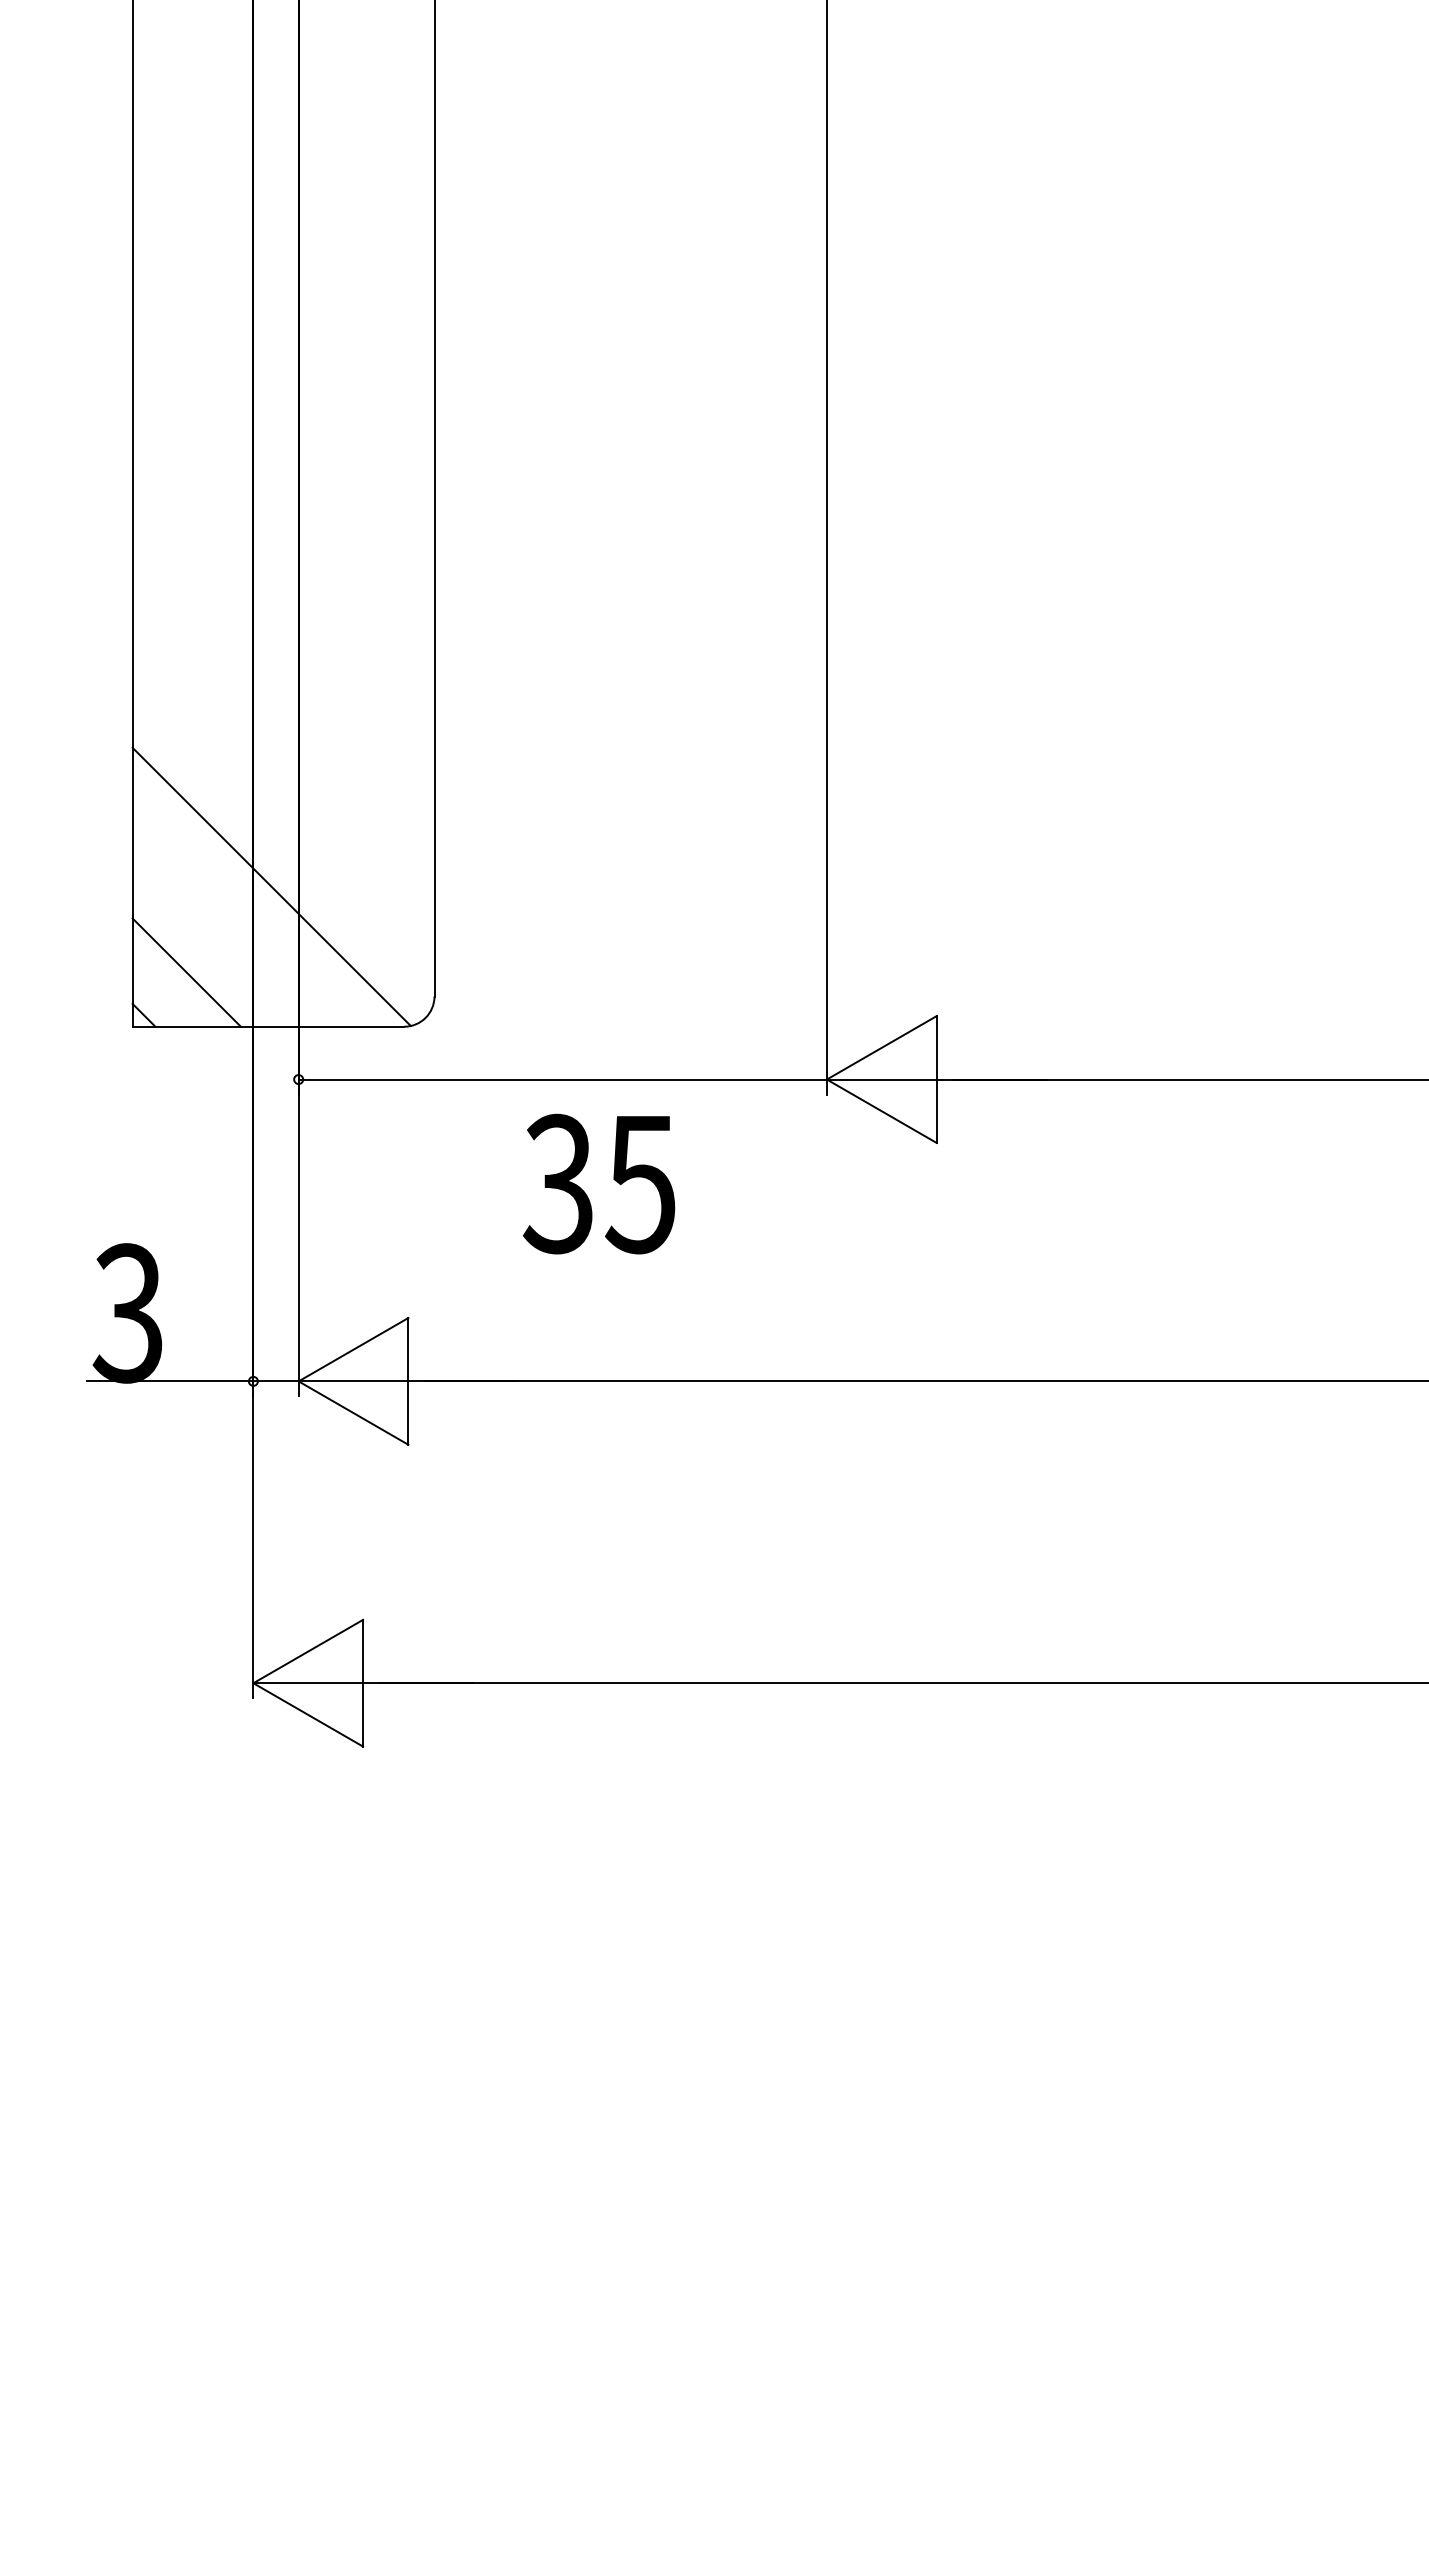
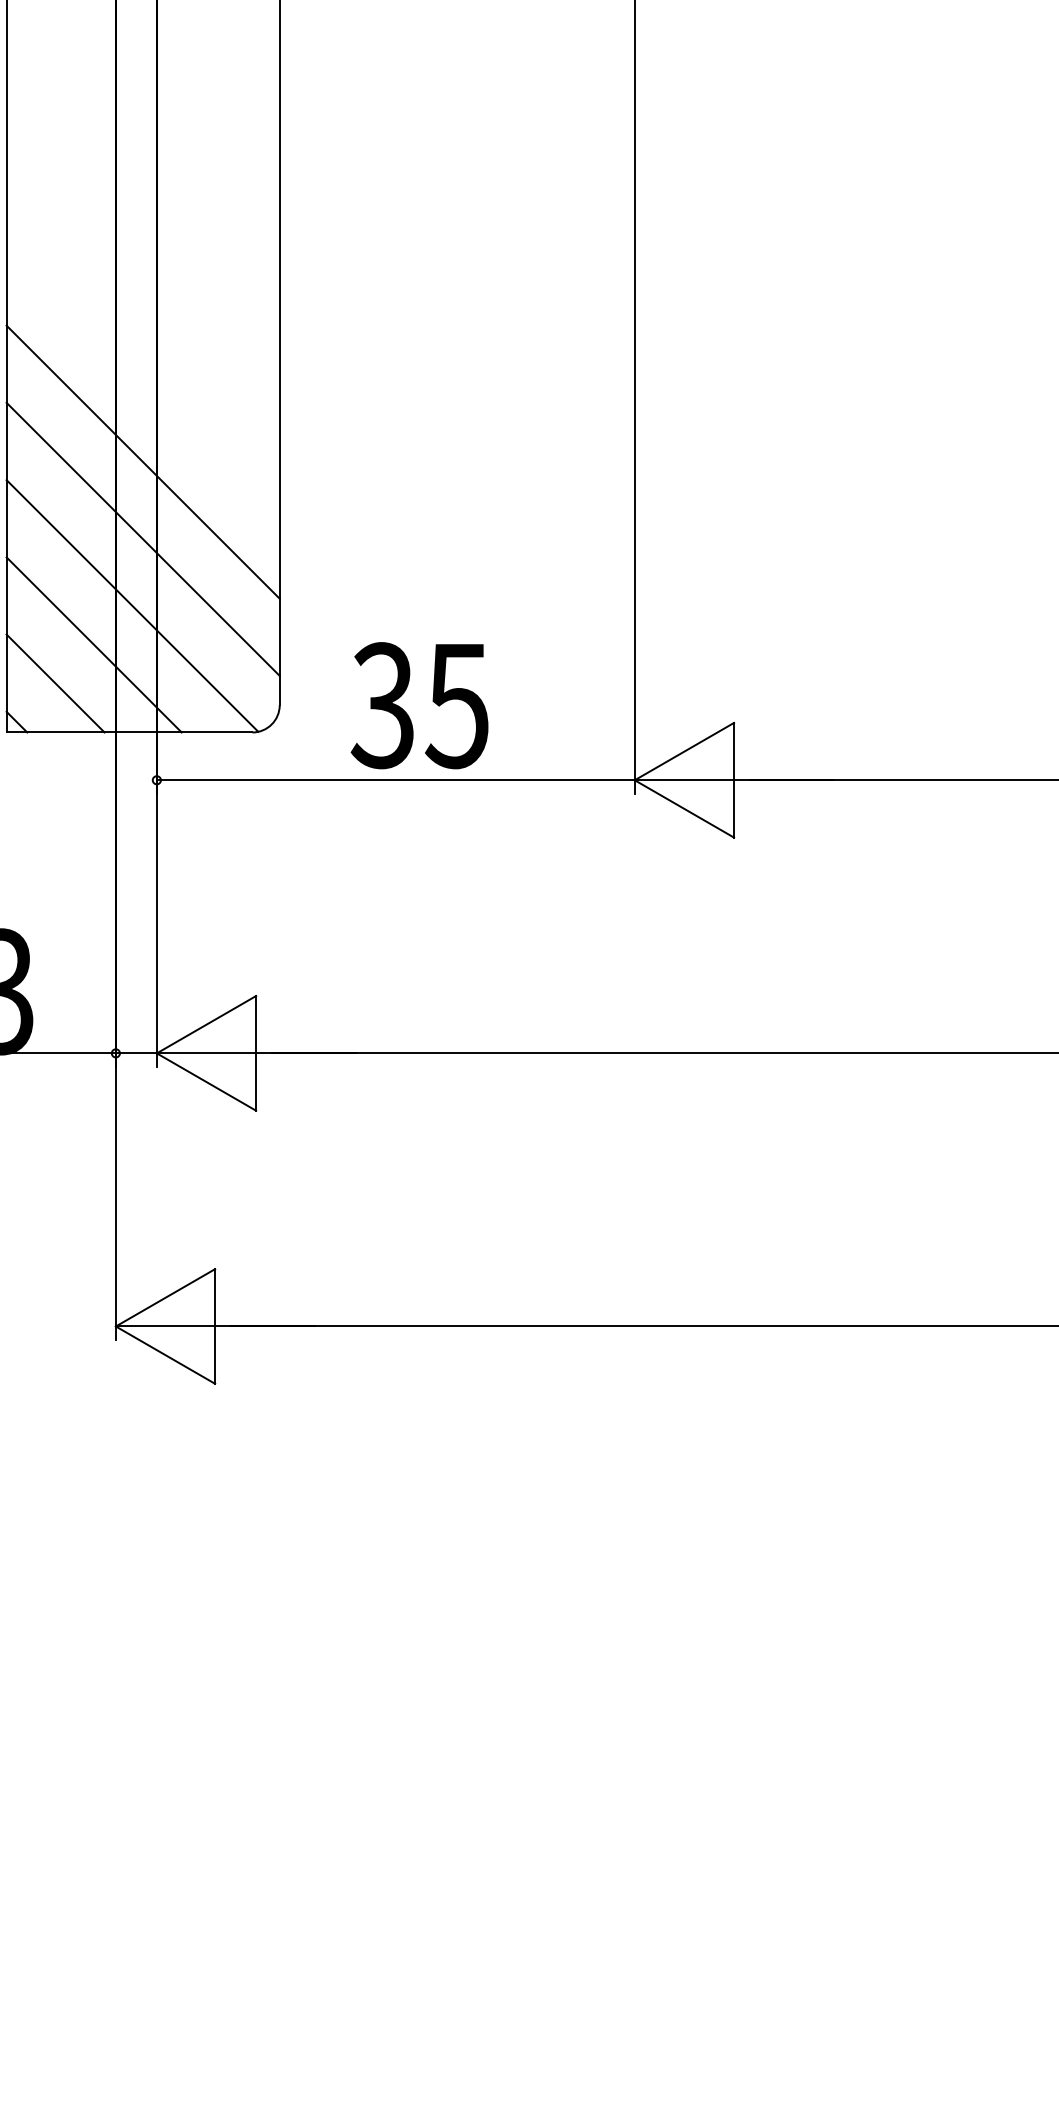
line: (283, 727) -> (143, 461), added
line: (283, 813) -> (143, 539), added
line: (229, 929) -> (94, 644), added
text: (599, 1183) -> (419, 705), moved

